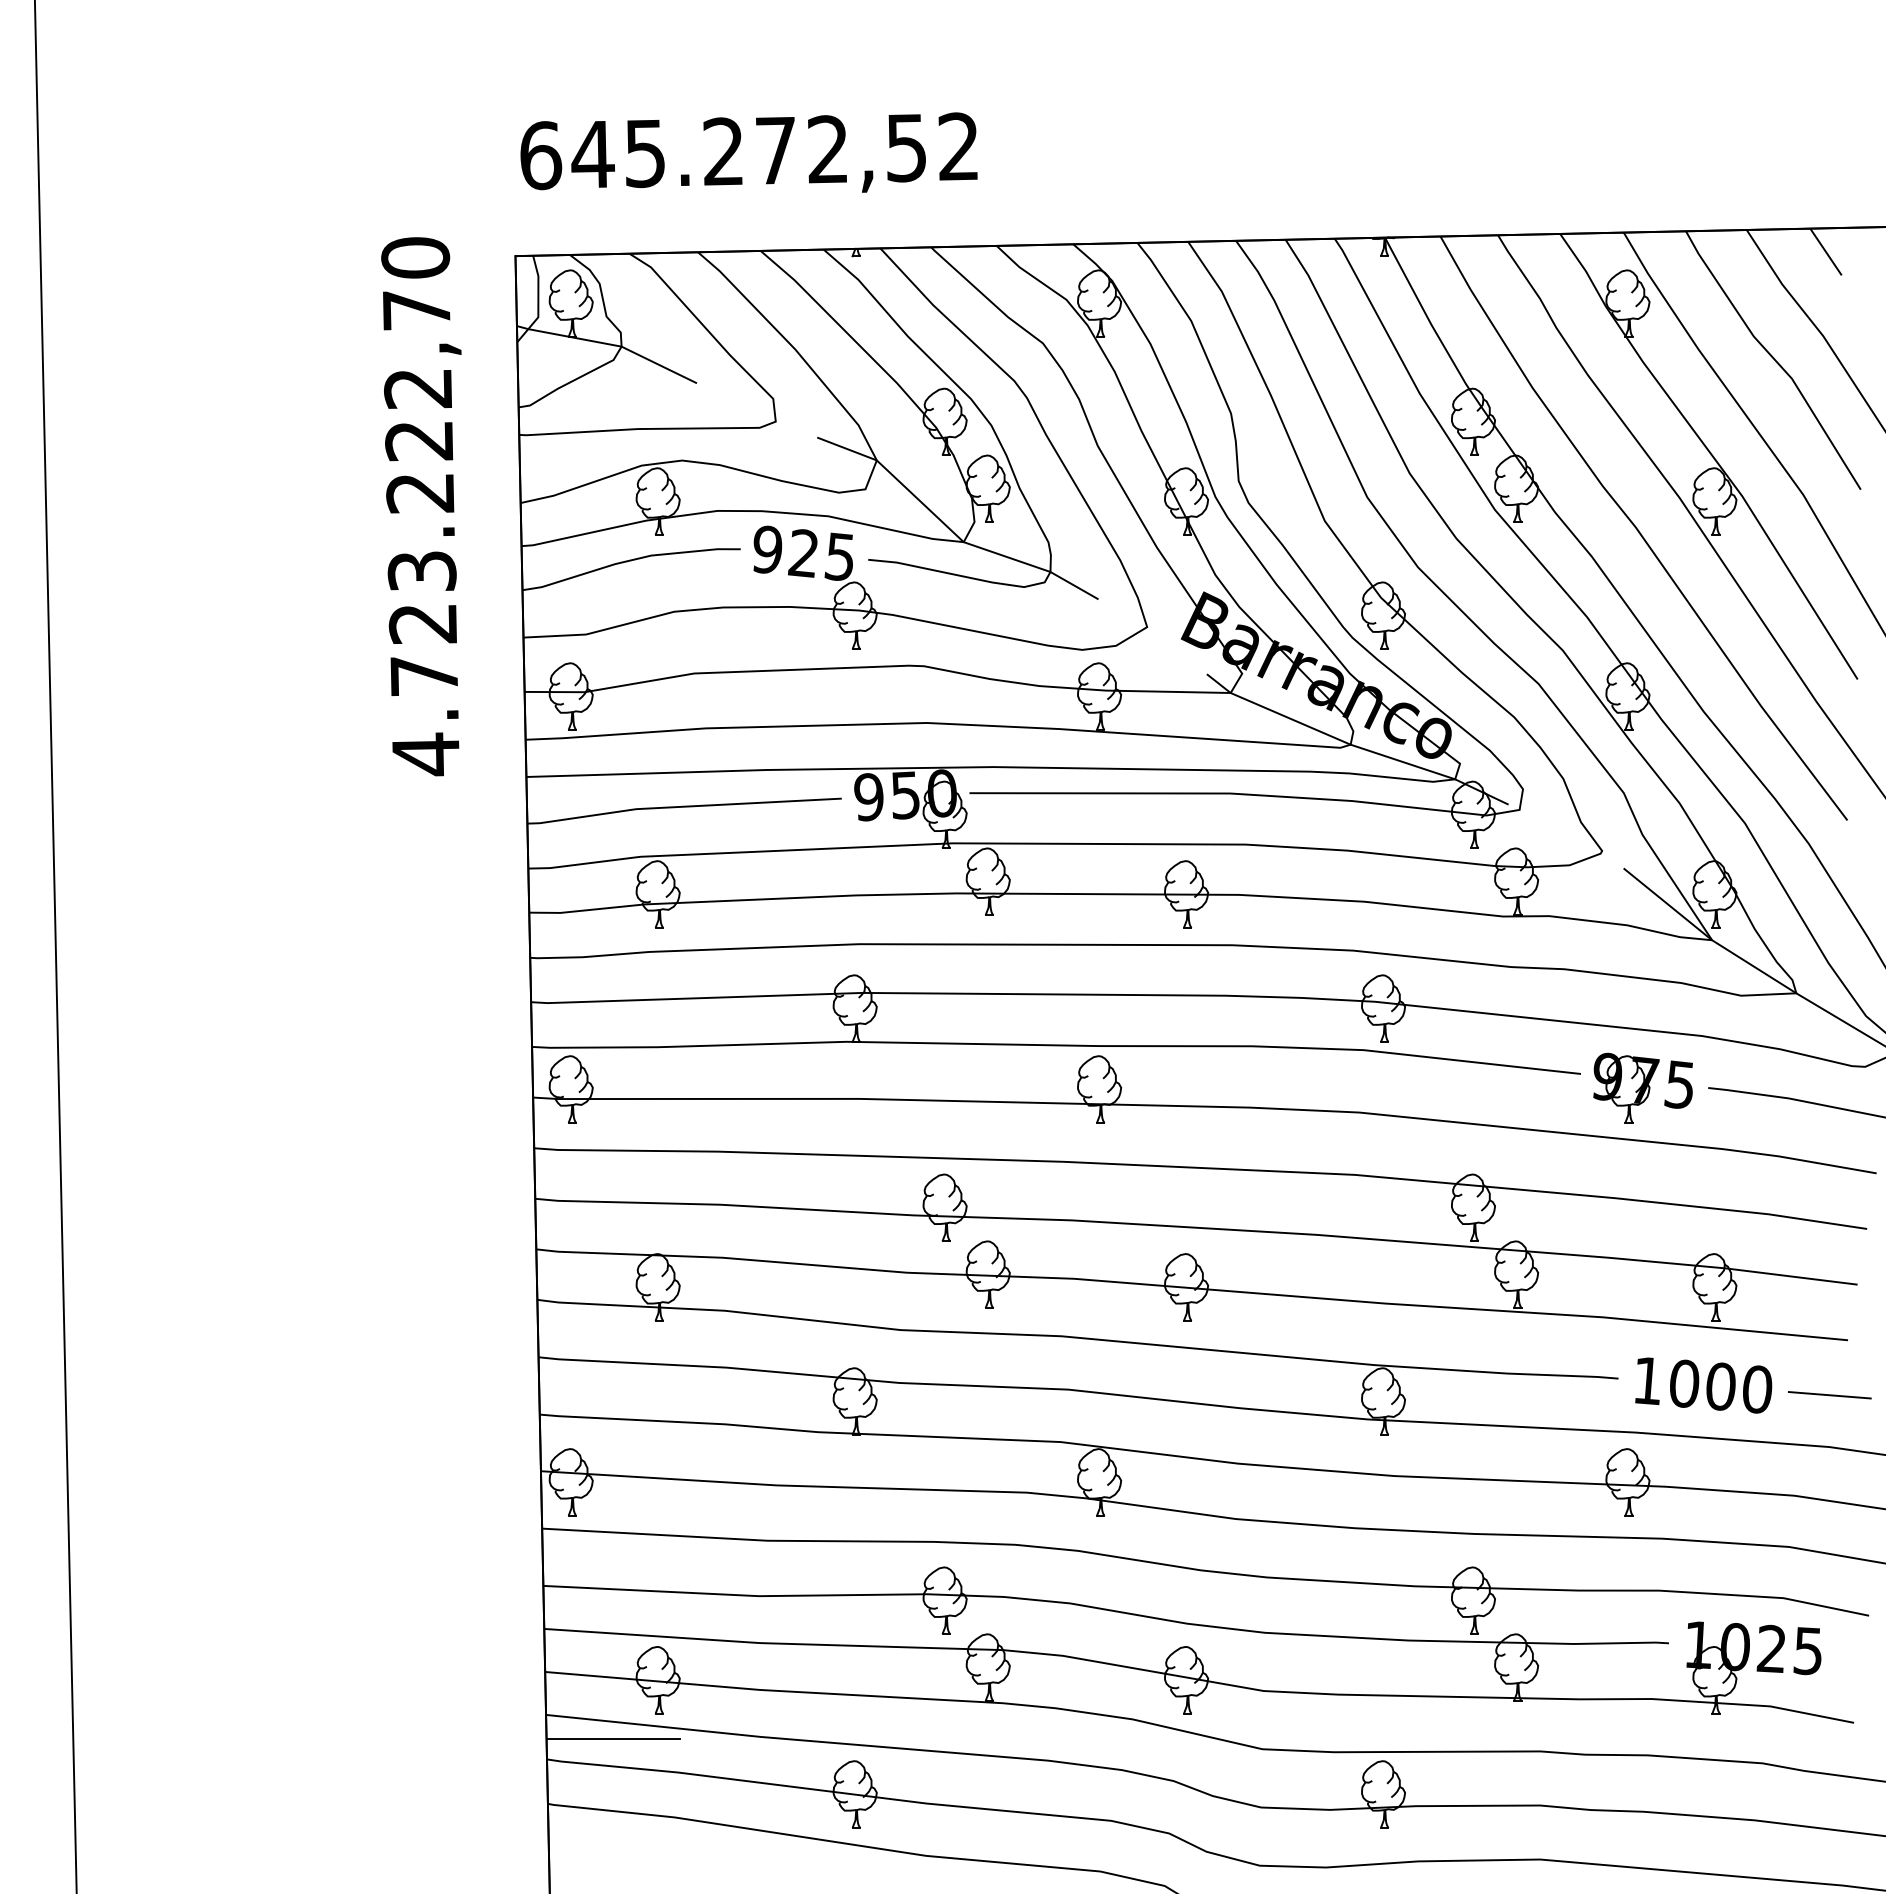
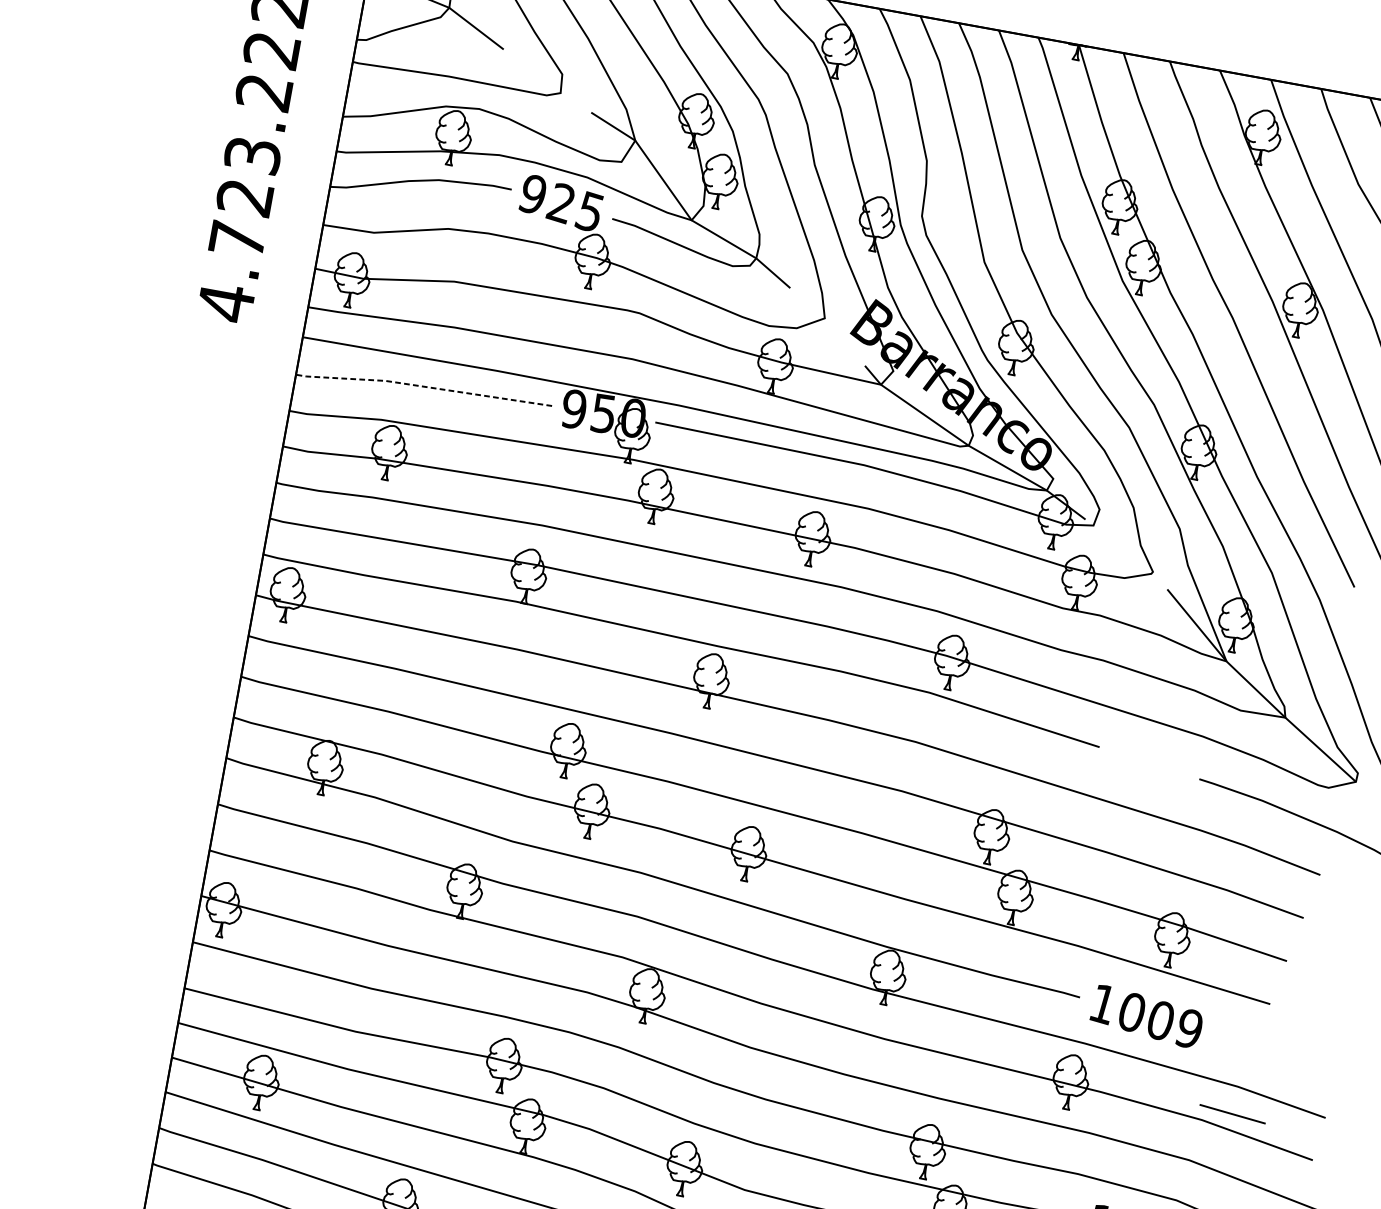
line: (682, 806) -> (423, 386), solid -> dashed
part: (1642, 1087) -> (1146, 768), removed
text: (1757, 1389) -> (1189, 1028), 1000 -> 1009
line: (1829, 1395) -> (1232, 1114), moved
line: (612, 1739) -> (214, 1122), removed

